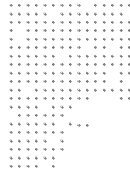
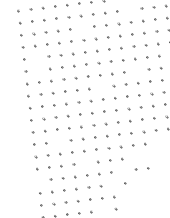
part: (82, 125) -> (141, 169), moved

